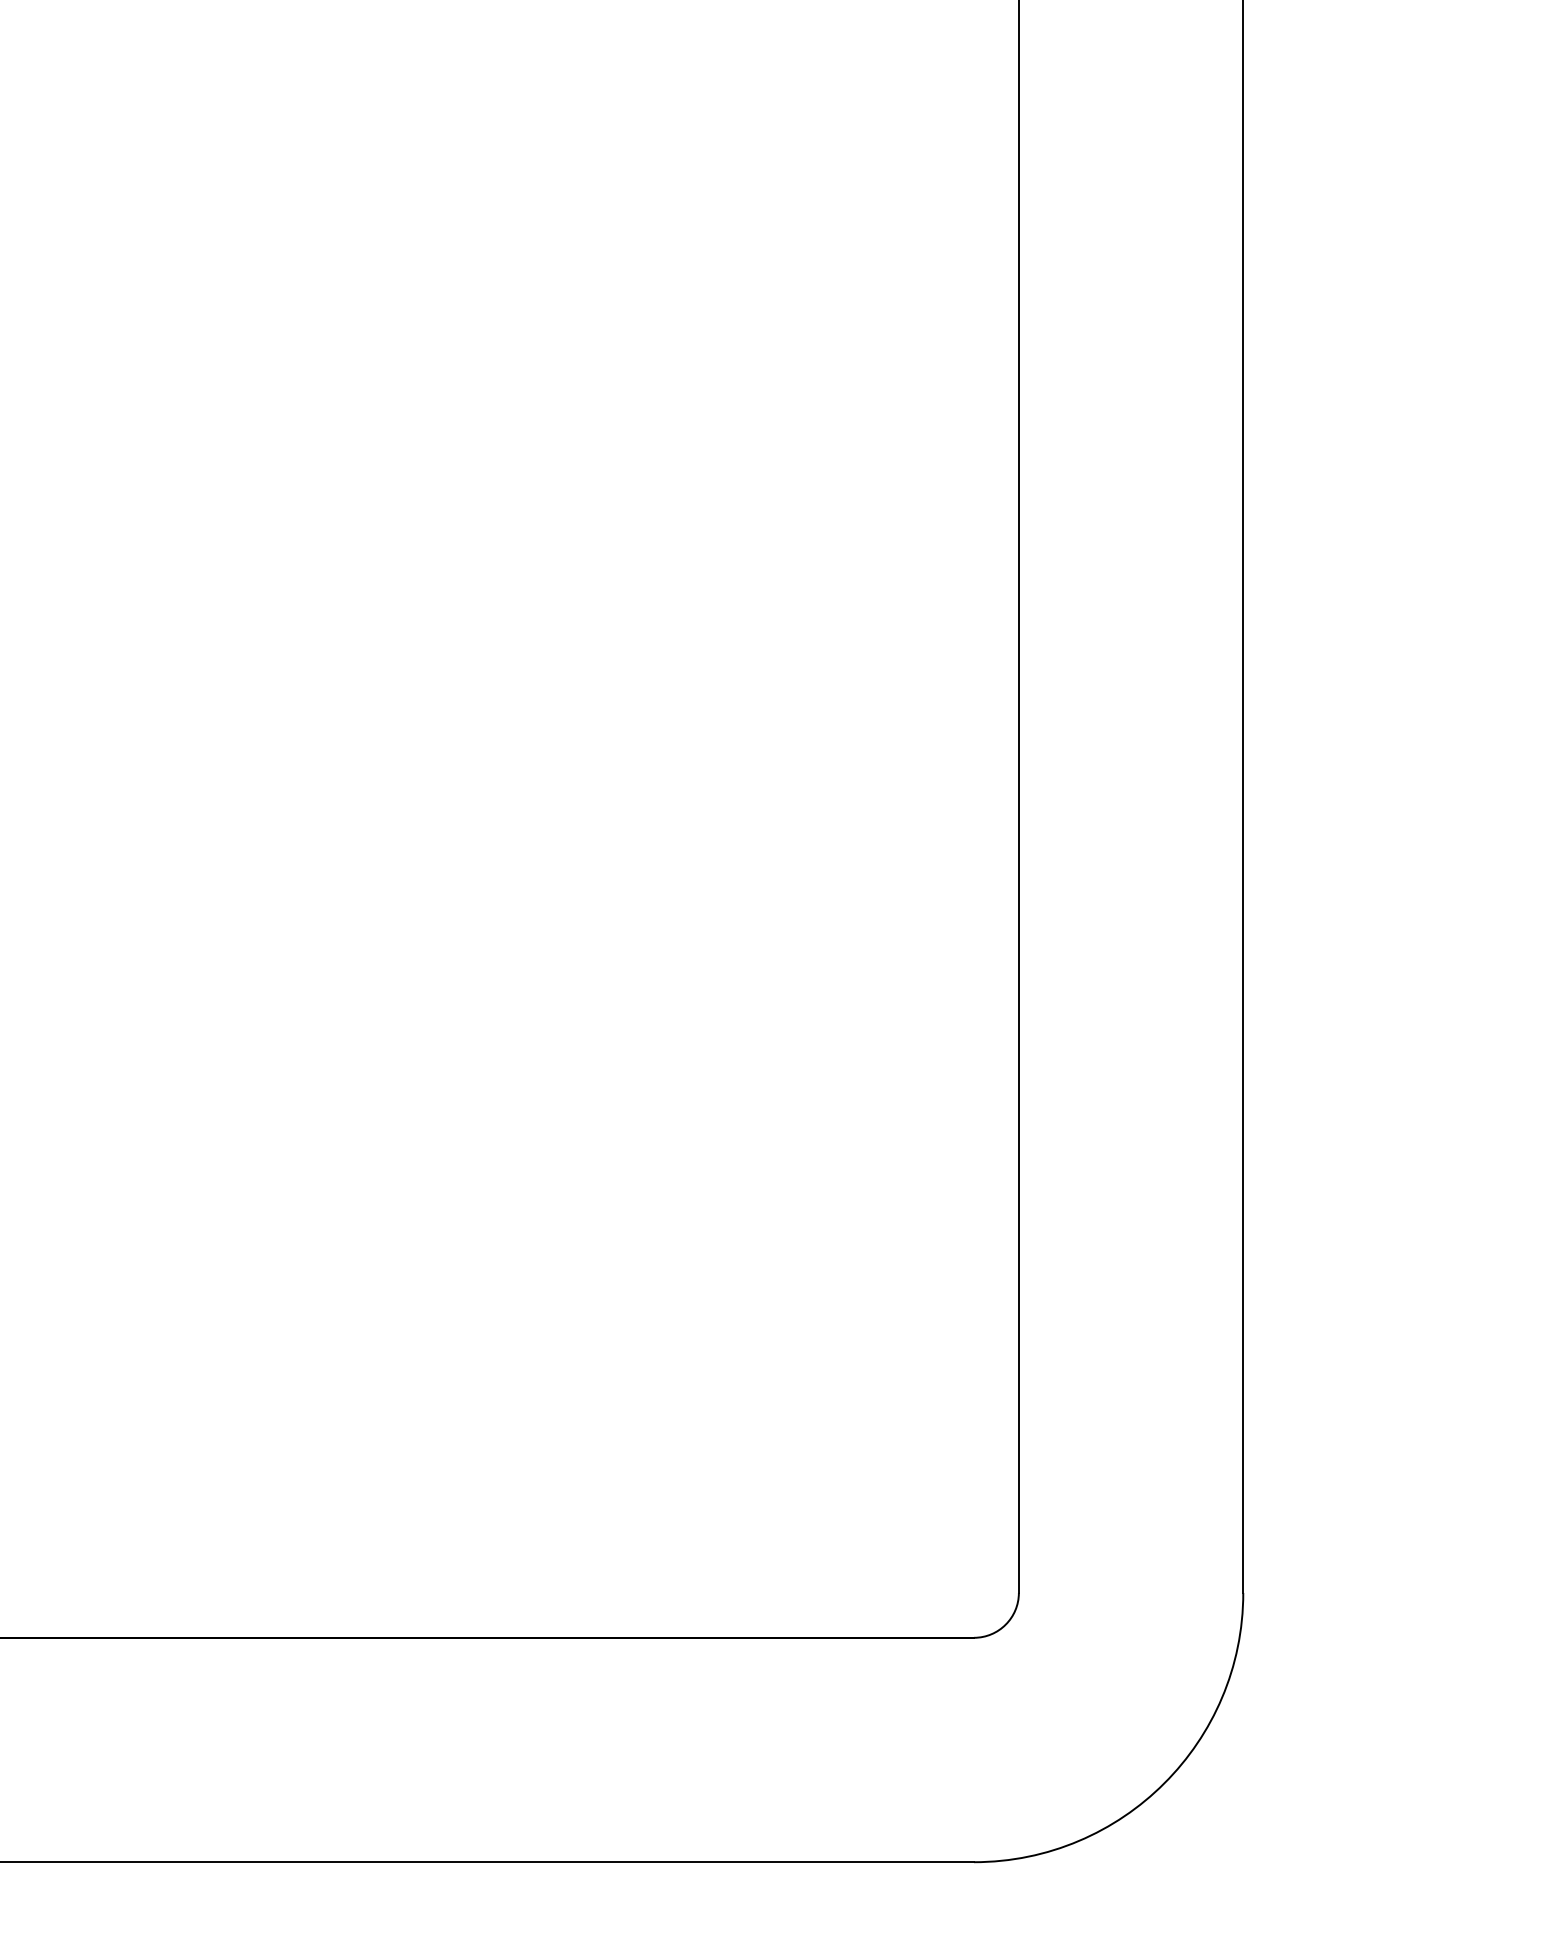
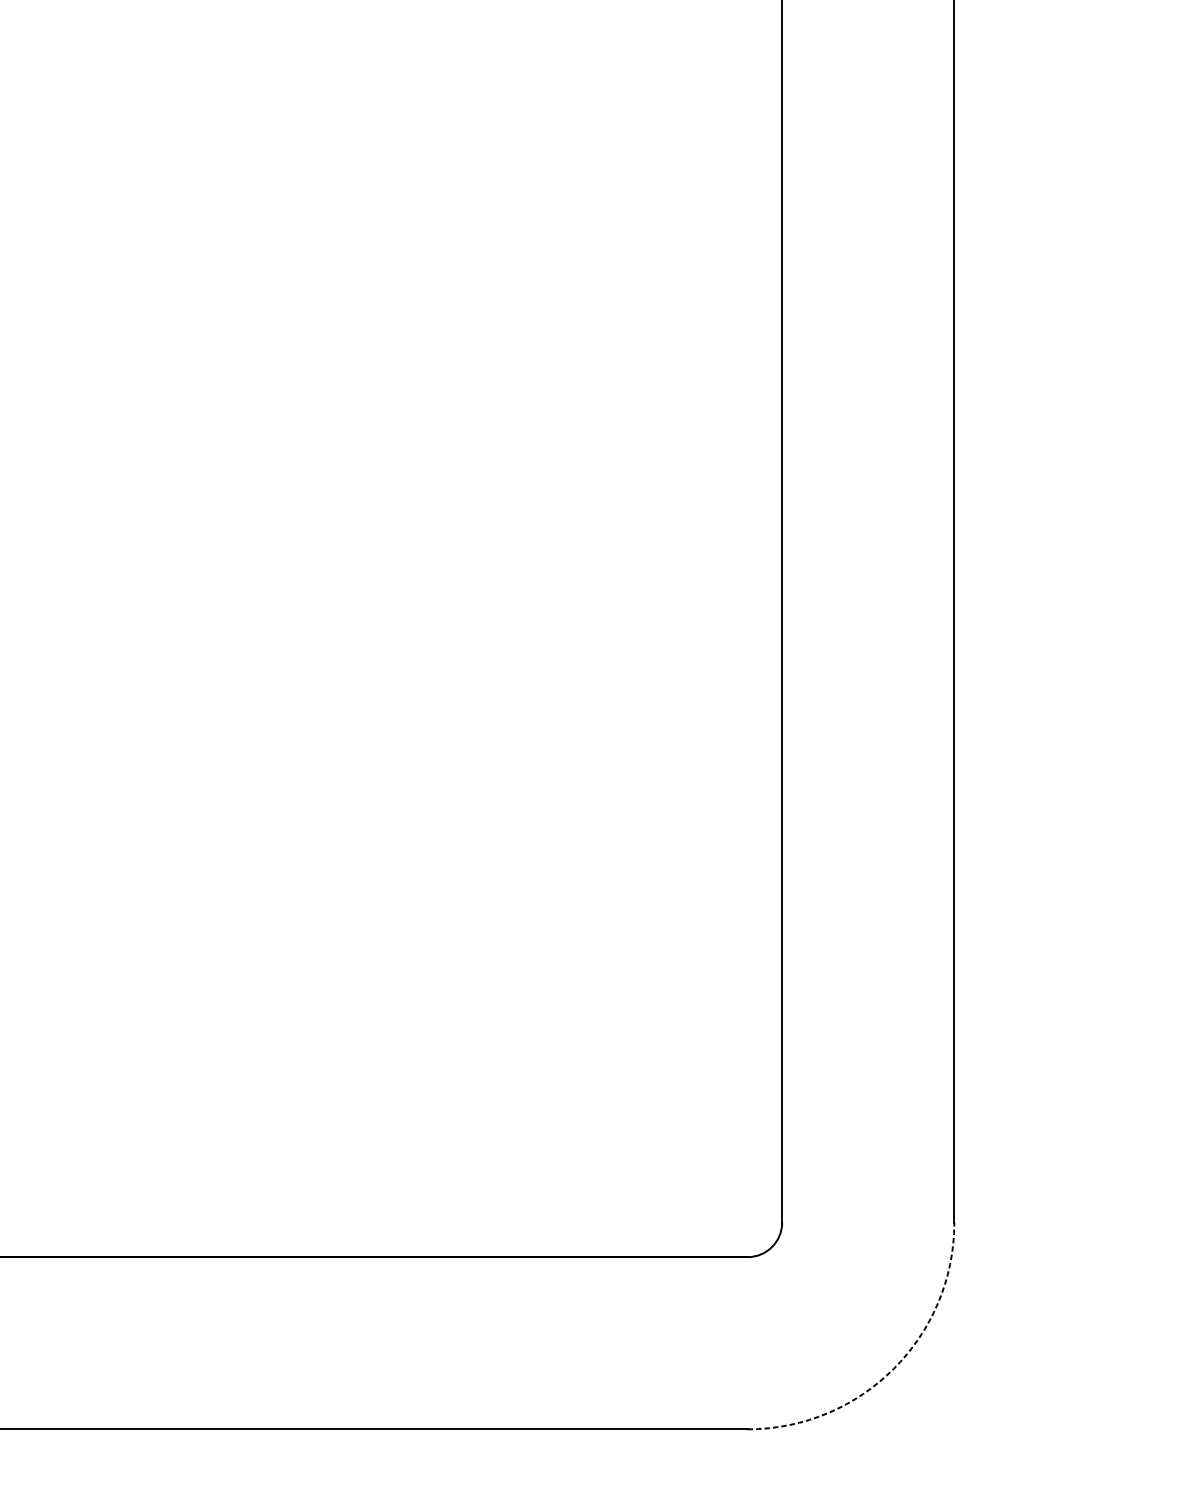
arc: (1164, 1783) -> (893, 1368), solid -> dashed

